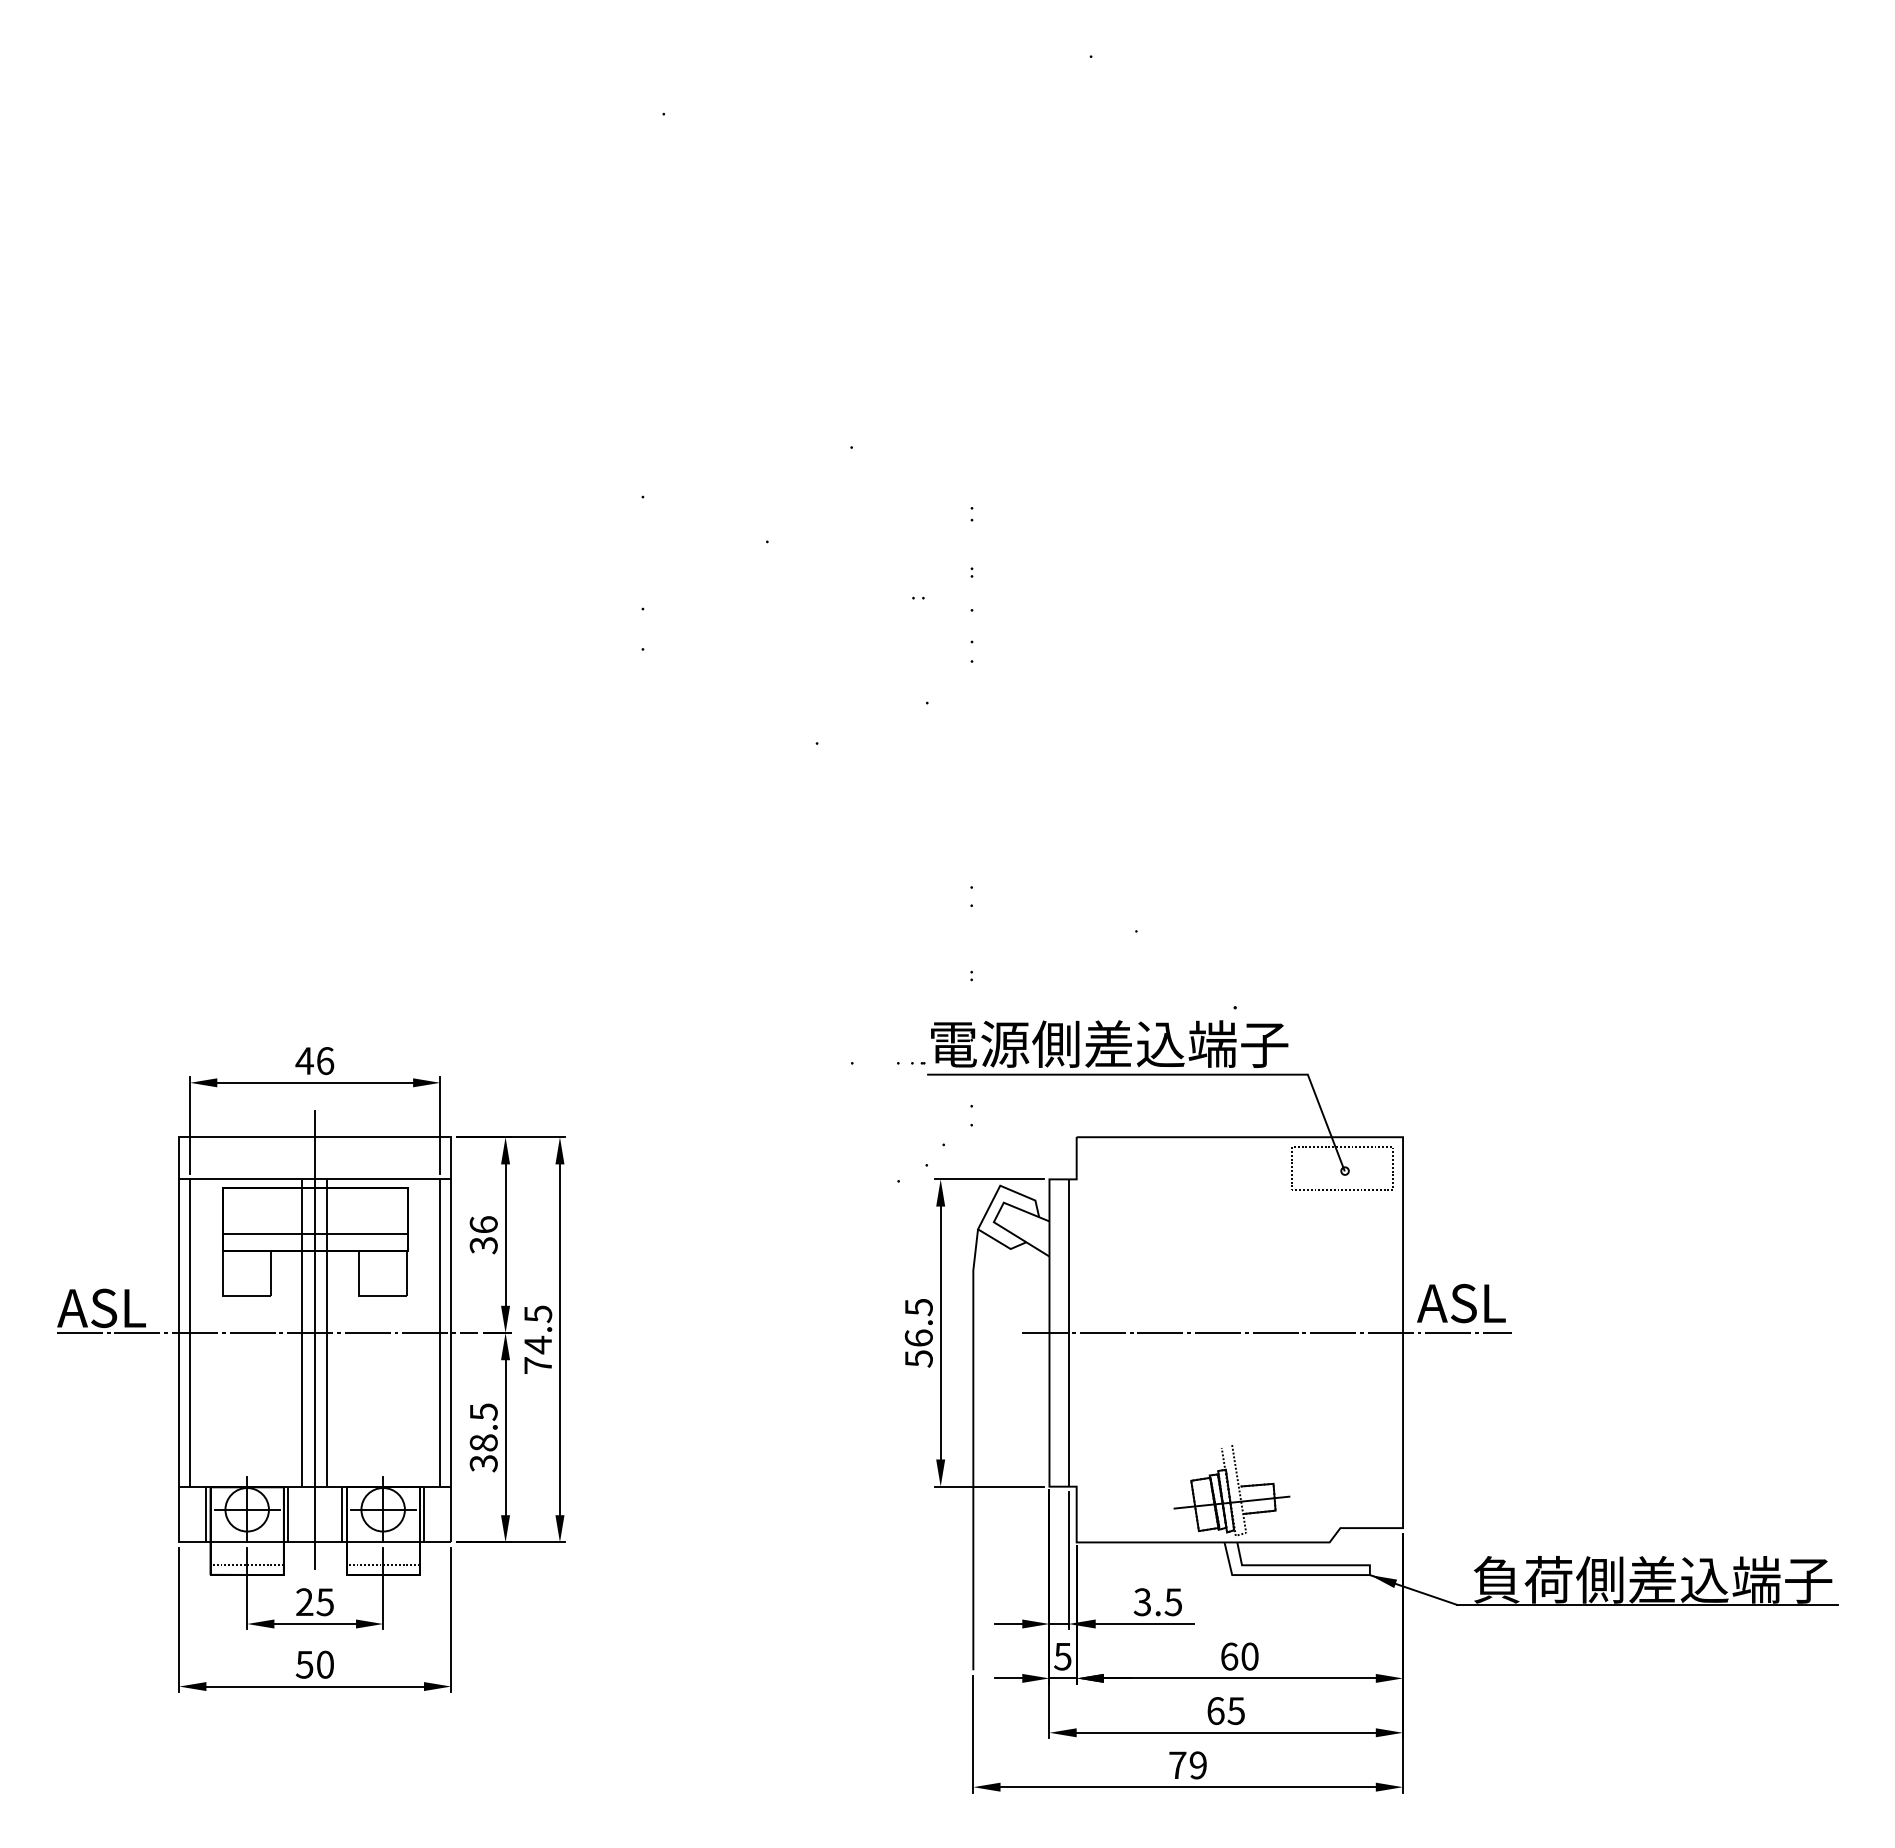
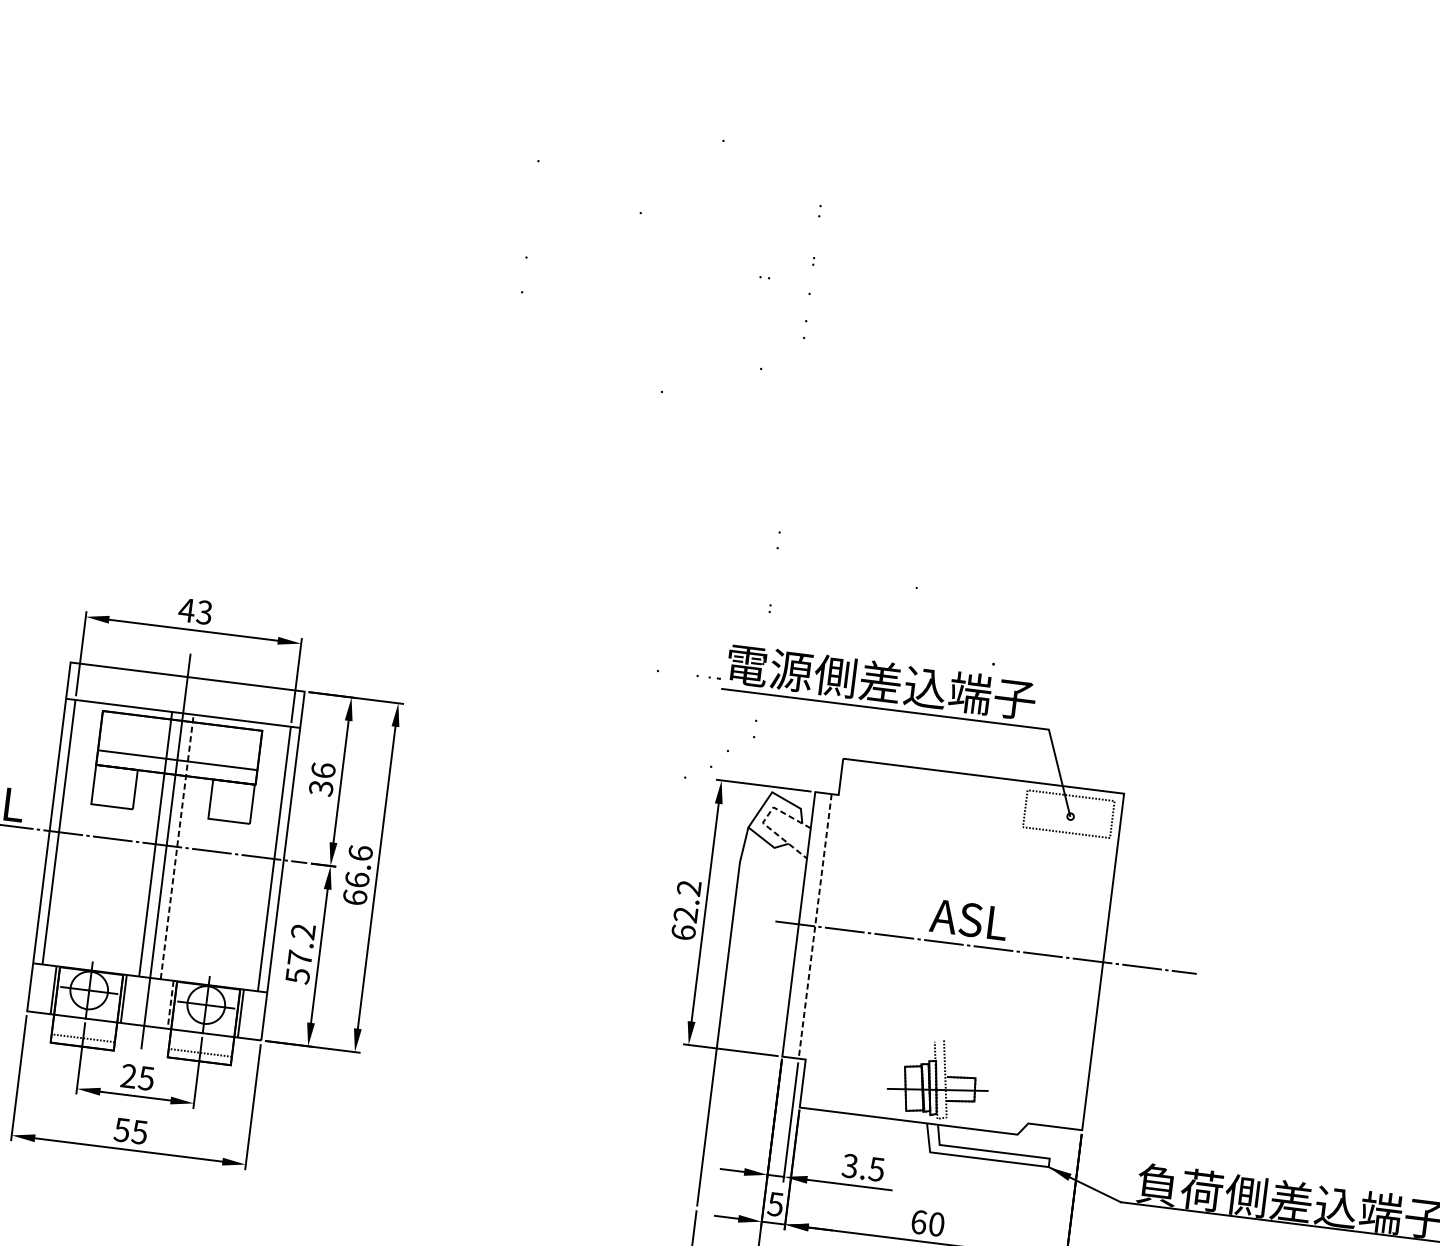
text: (325, 1061) -> (204, 612), 46 -> 43
line: (995, 1219) -> (764, 820), solid -> dashed
text: (1461, 1303) -> (968, 919), moved
line: (327, 1332) -> (177, 846), solid -> dashed
text: (918, 1332) -> (686, 909), 56.5 -> 62.2
line: (1068, 1333) -> (815, 926), solid -> dashed
text: (538, 1339) -> (358, 875), 74.5 -> 66.6
text: (483, 1437) -> (300, 953), 38.5 -> 57.2
line: (342, 1514) -> (170, 1004), solid -> dashed
text: (324, 1664) -> (139, 1131), 50 -> 55

